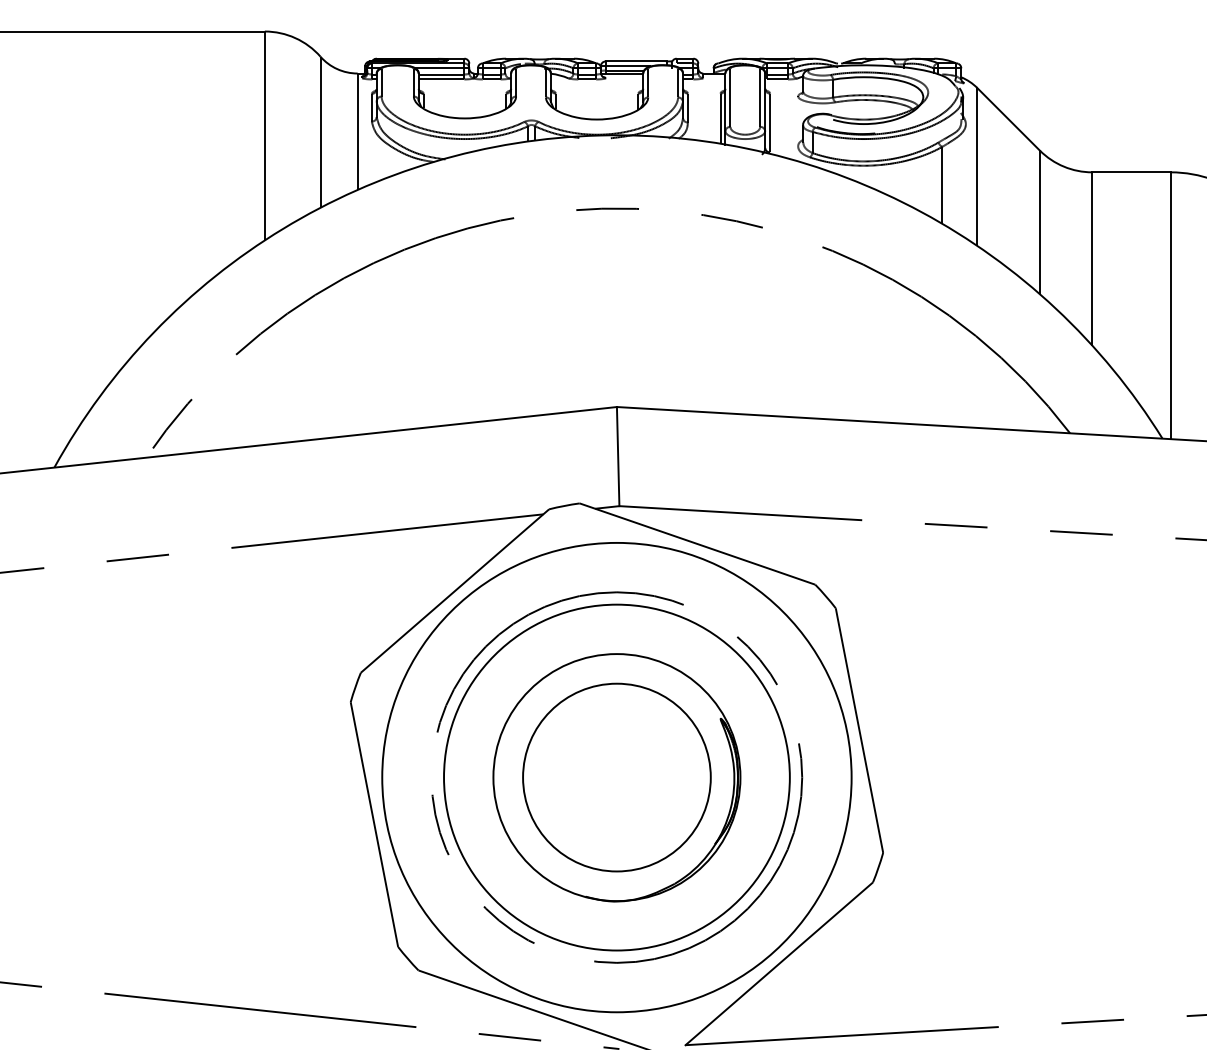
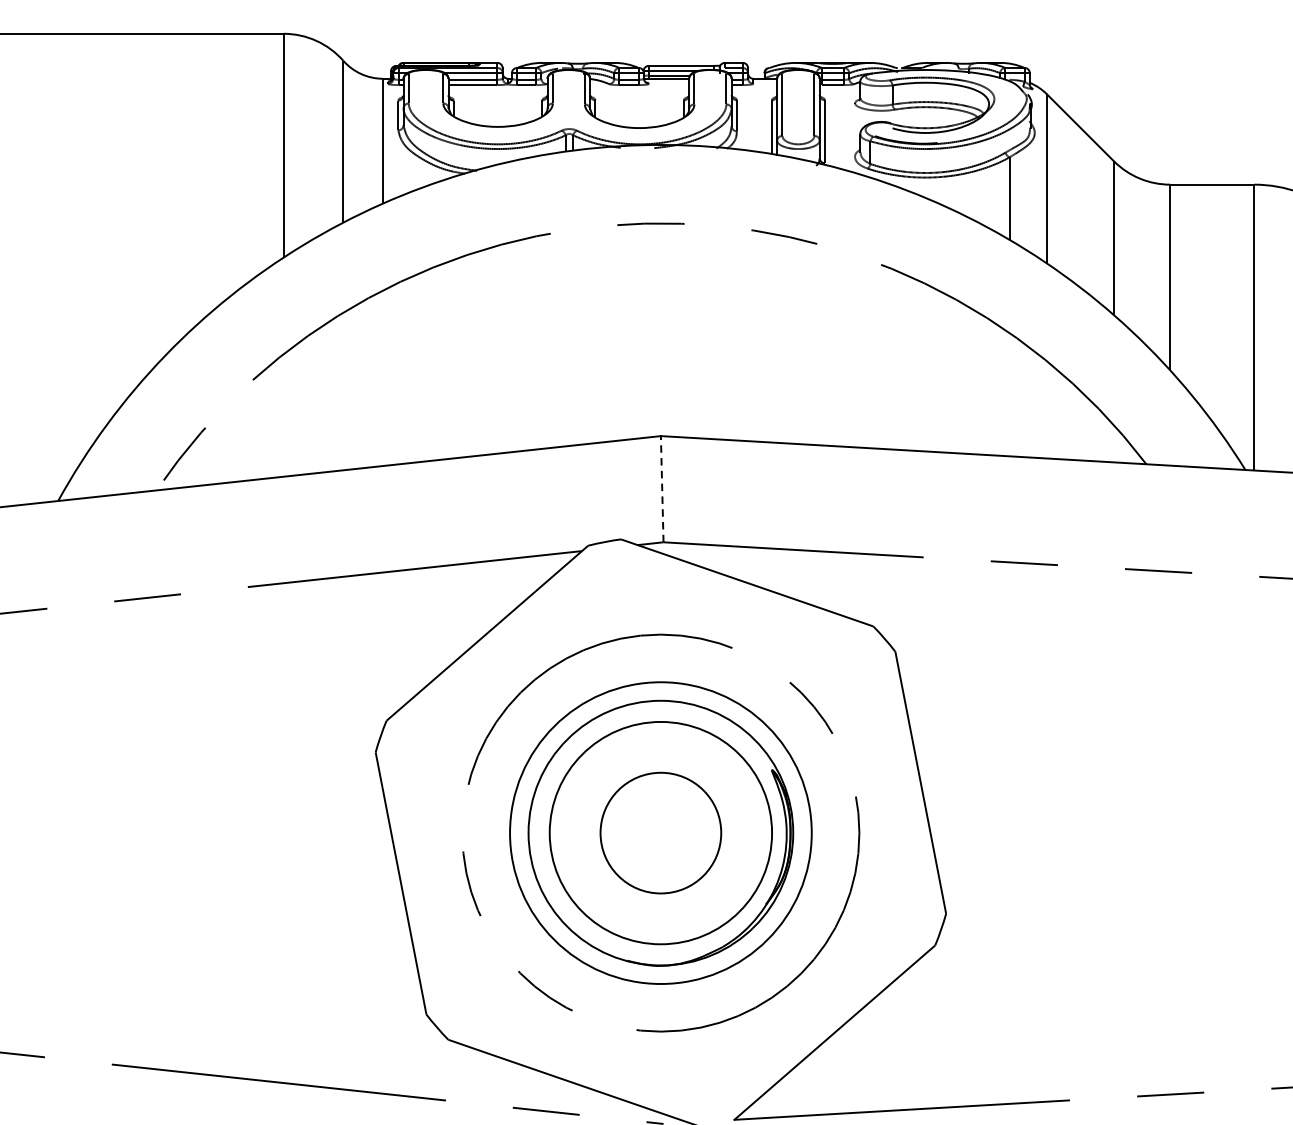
line: (618, 456) -> (662, 489), solid -> dashed
circle: (616, 777) -> (660, 833), size x0.6
circle: (616, 777) -> (660, 833), size x0.6
circle: (616, 777) -> (660, 833), size x0.6

